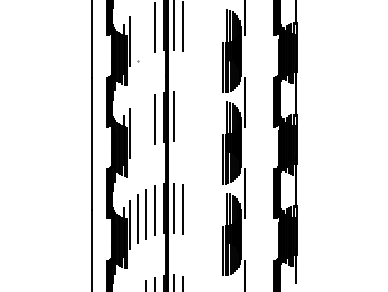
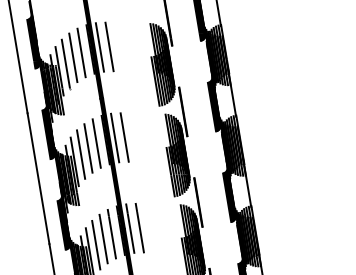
line: (145, 30) -> (72, 57), added
line: (137, 35) -> (65, 63), added
line: (182, 117) -> (123, 137), added
line: (145, 122) -> (88, 148), added
line: (137, 126) -> (80, 153), added

